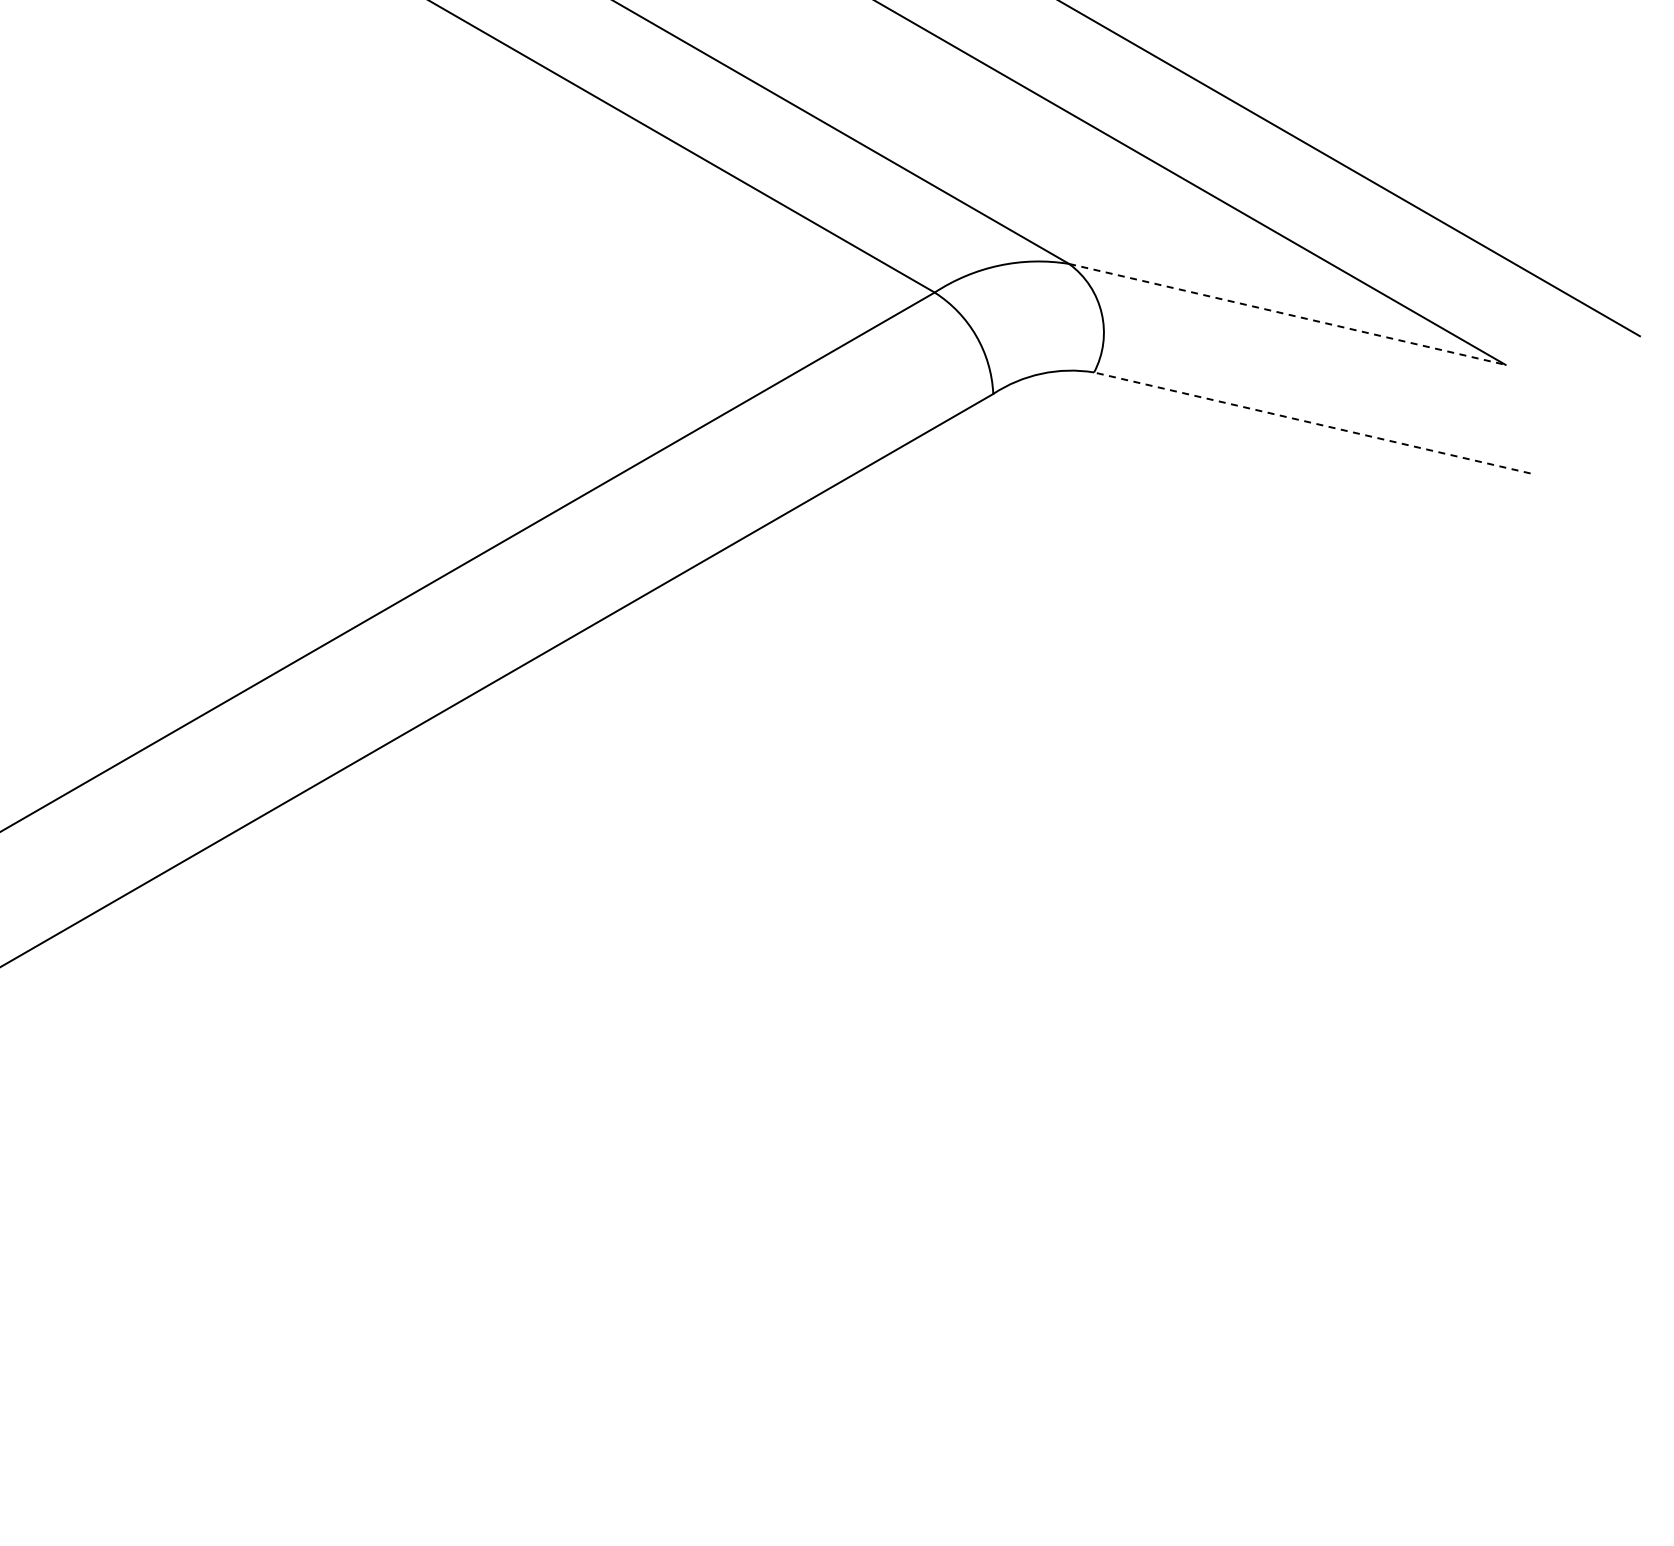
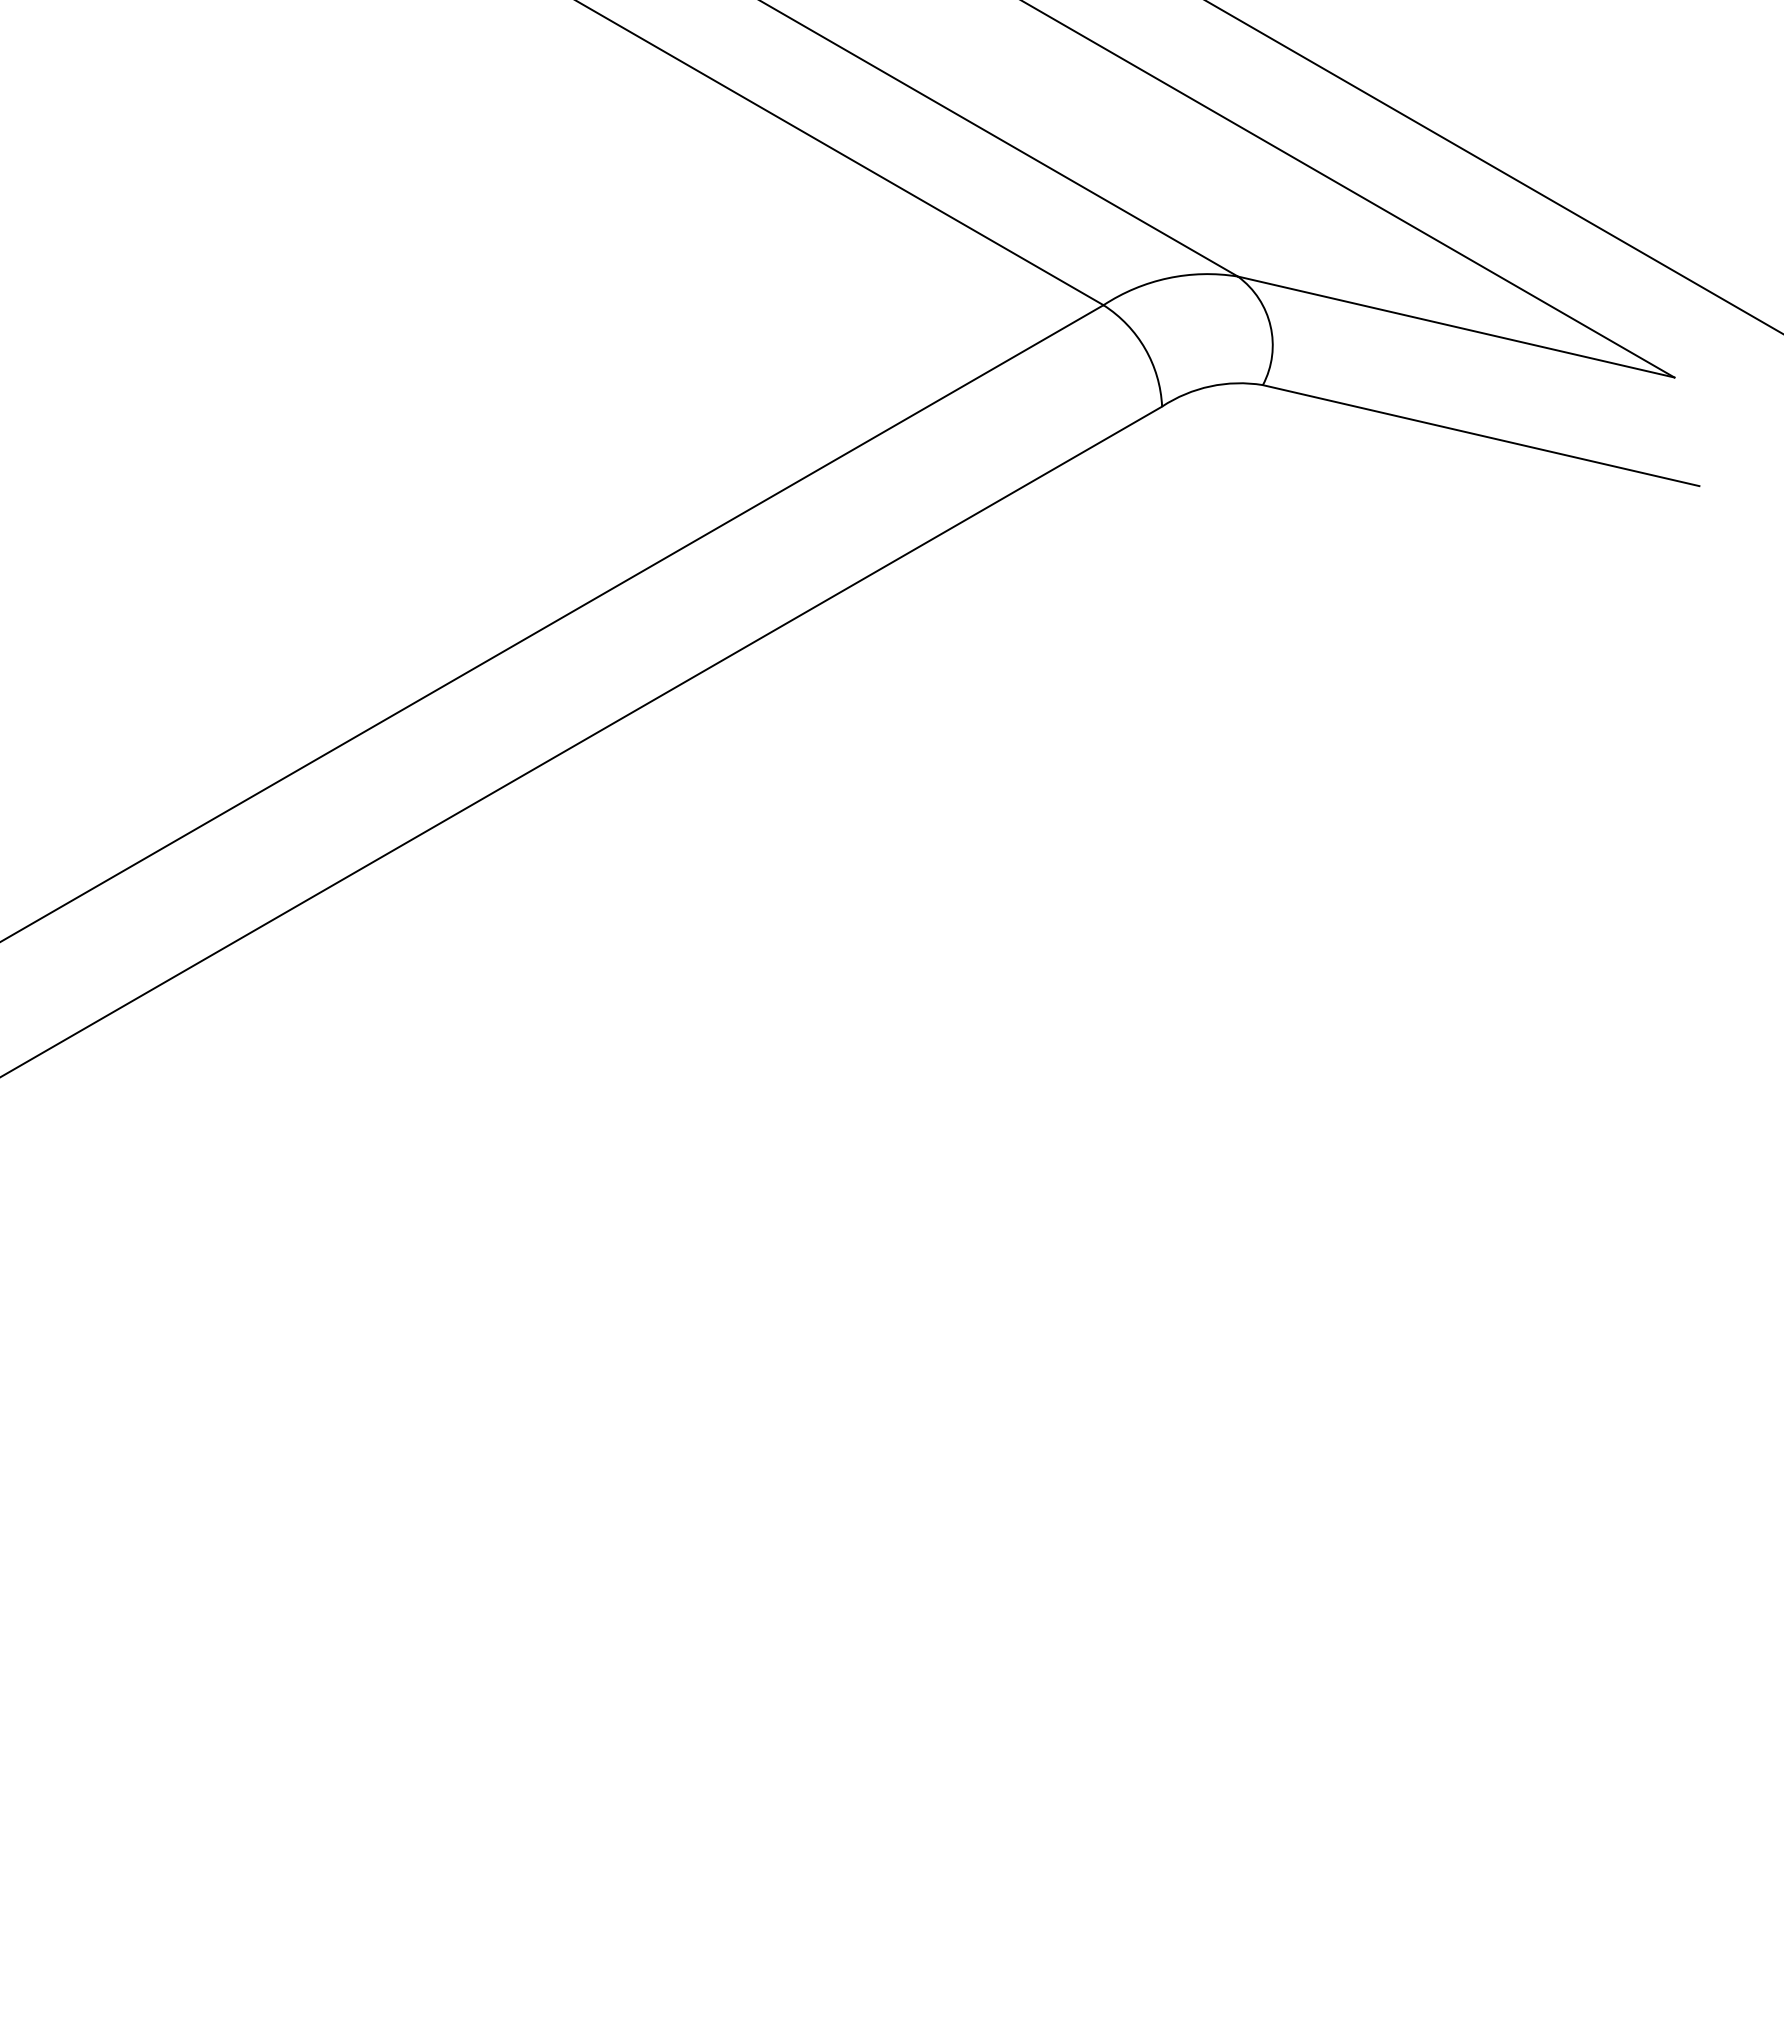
line: (1287, 314) -> (1456, 327), dashed -> solid
line: (1311, 422) -> (1480, 435), dashed -> solid

